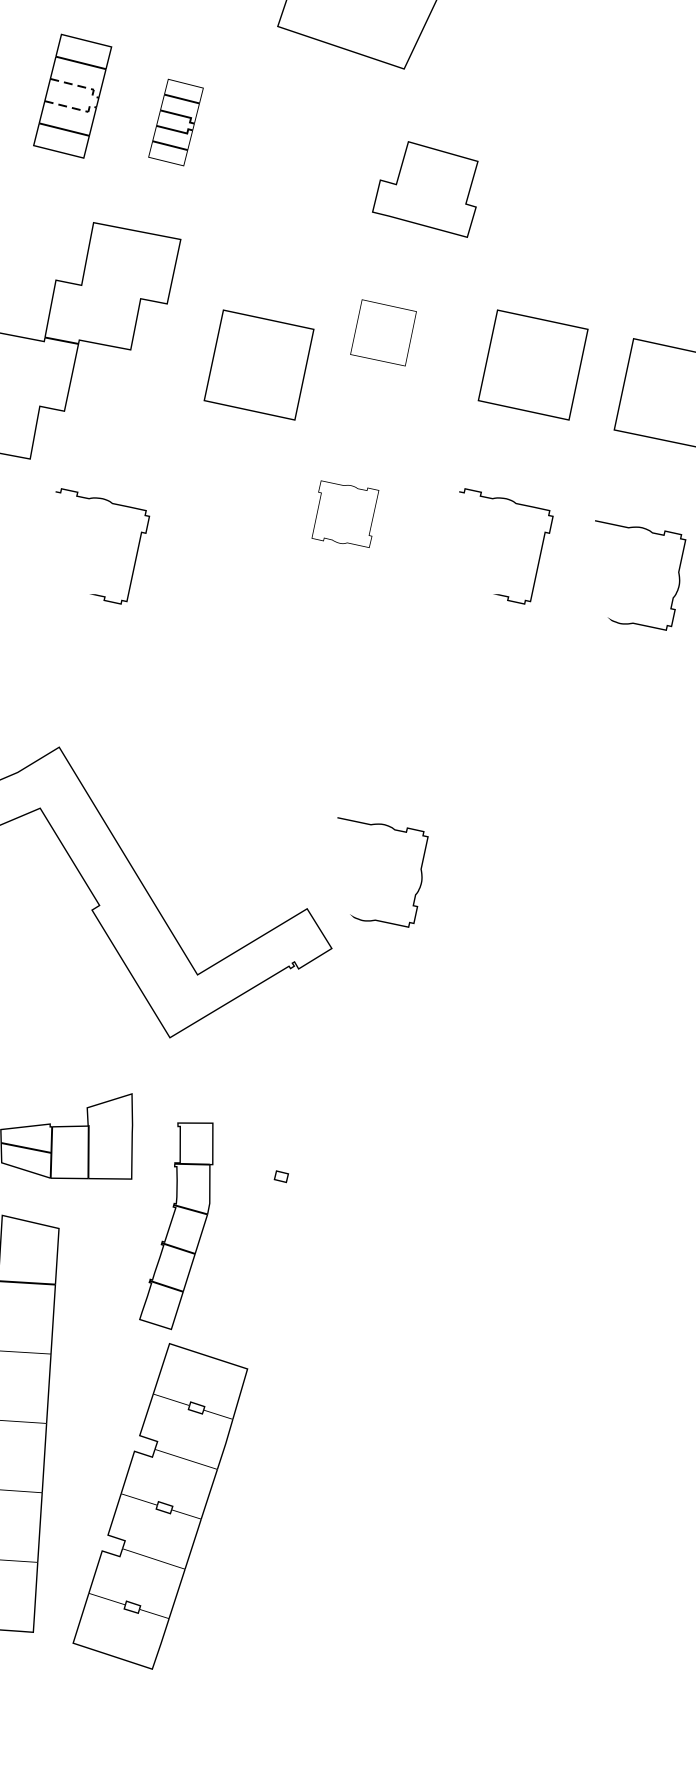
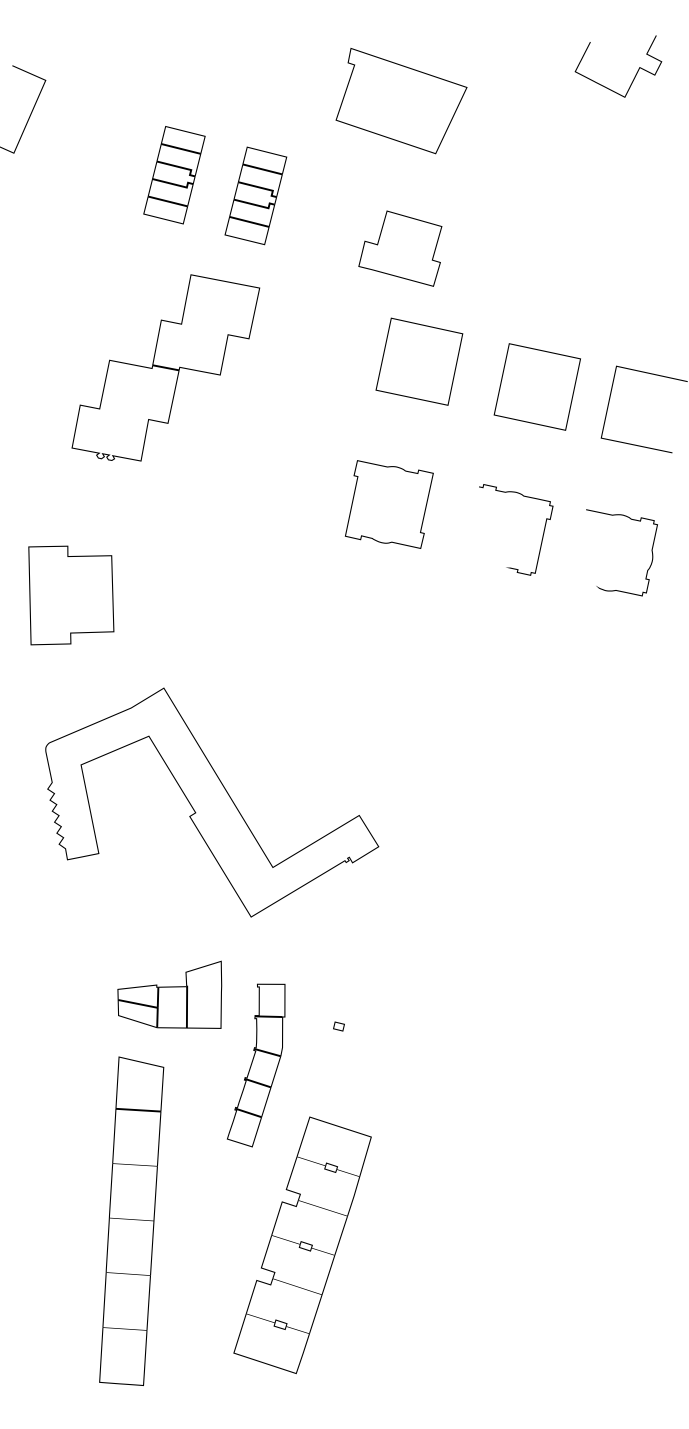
line: (80, 86) -> (180, 167), dashed -> solid
line: (75, 108) -> (176, 184), dashed -> solid
part: (175, 122) -> (255, 195), size x1.43
part: (425, 189) -> (400, 248), moved
part: (383, 332) -> (419, 361), size x1.67
part: (257, 364) -> (320, 386), removed
part: (345, 514) -> (389, 504), size x1.67
part: (136, 553) -> (224, 535), removed
part: (420, 870) -> (448, 785), removed
part: (160, 1506) -> (302, 1245), moved

